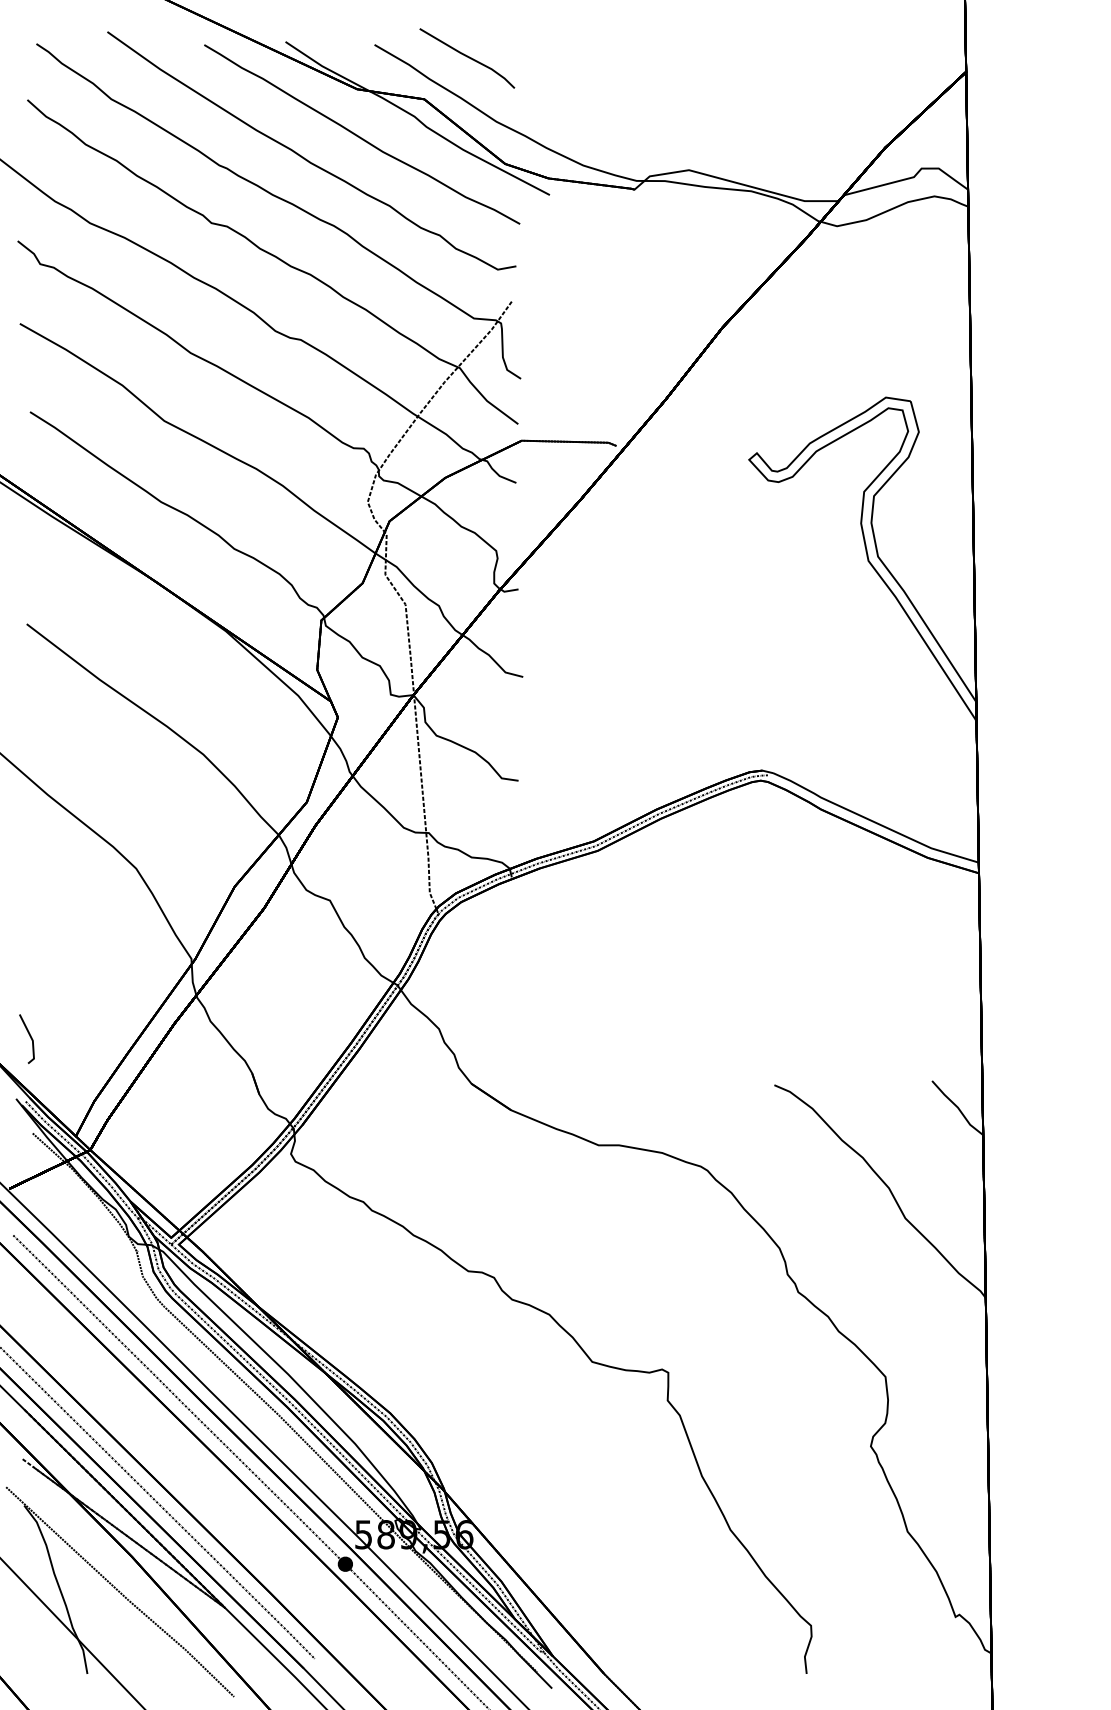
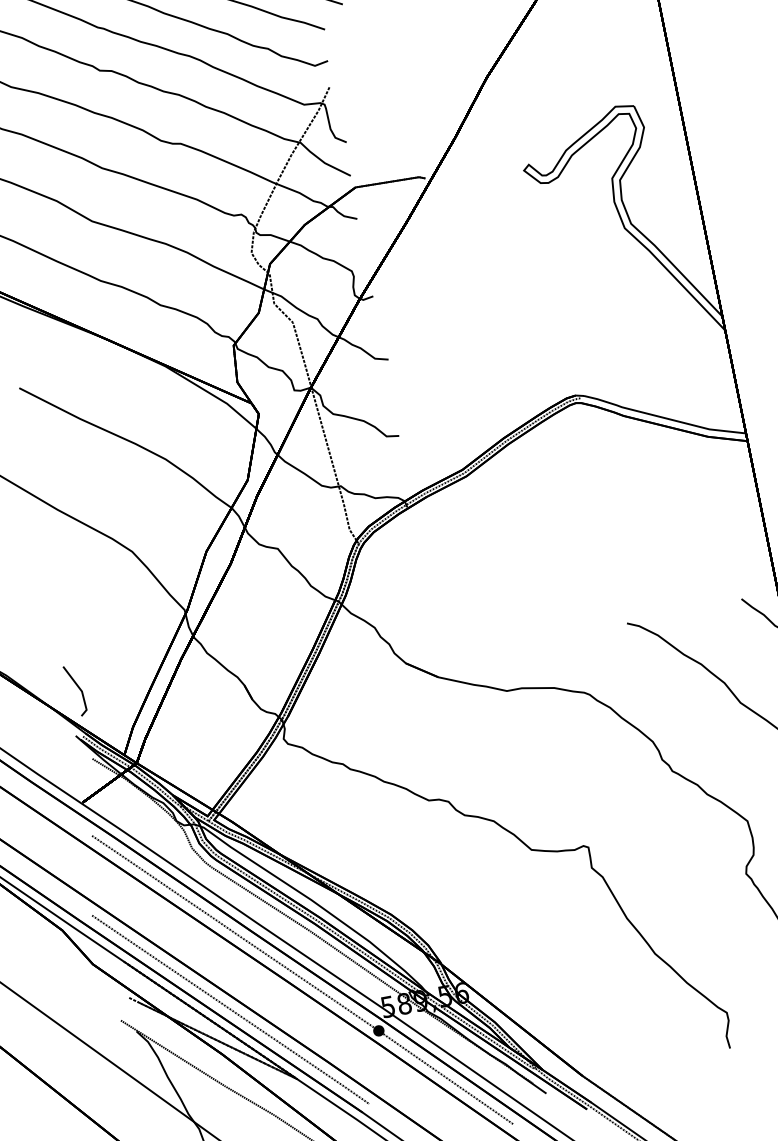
part: (26, 1038) -> (75, 690), size x1.43

